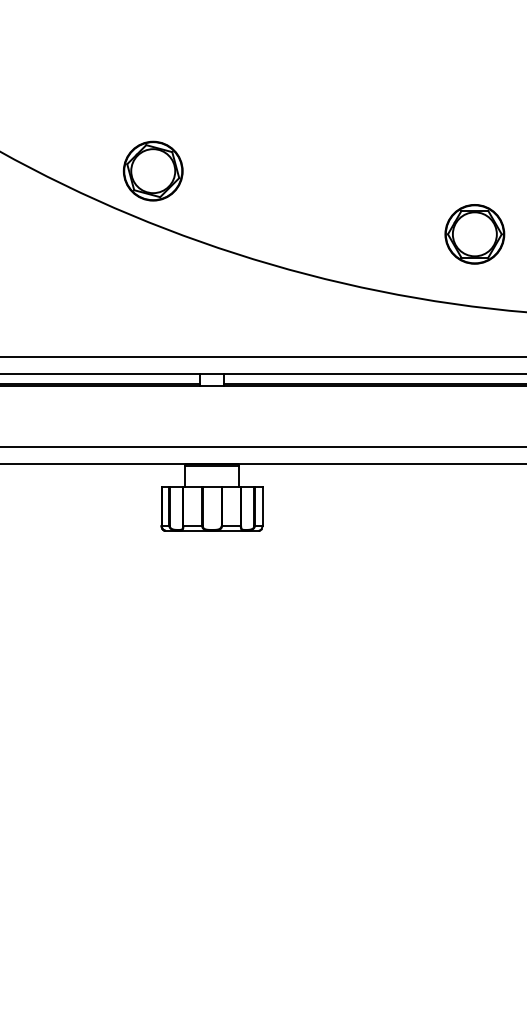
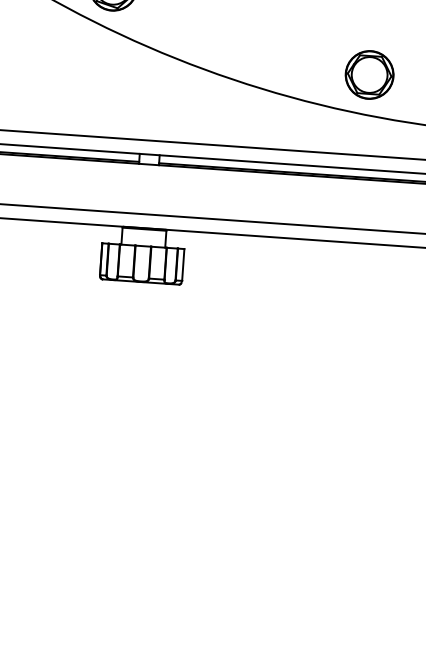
part: (474, 234) -> (369, 75), moved

